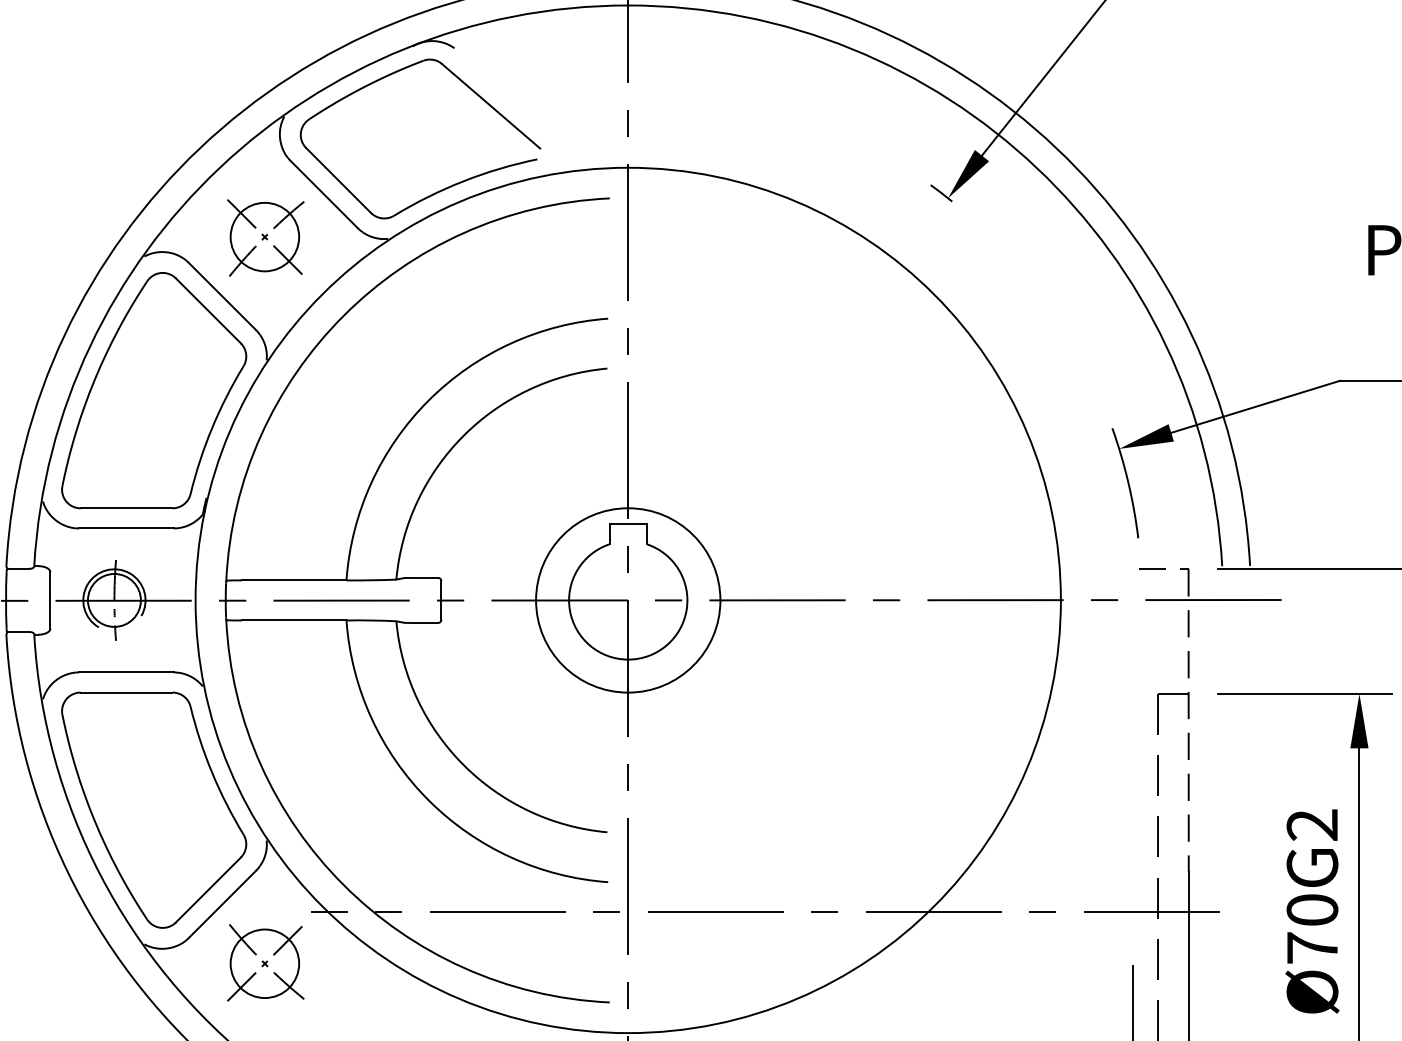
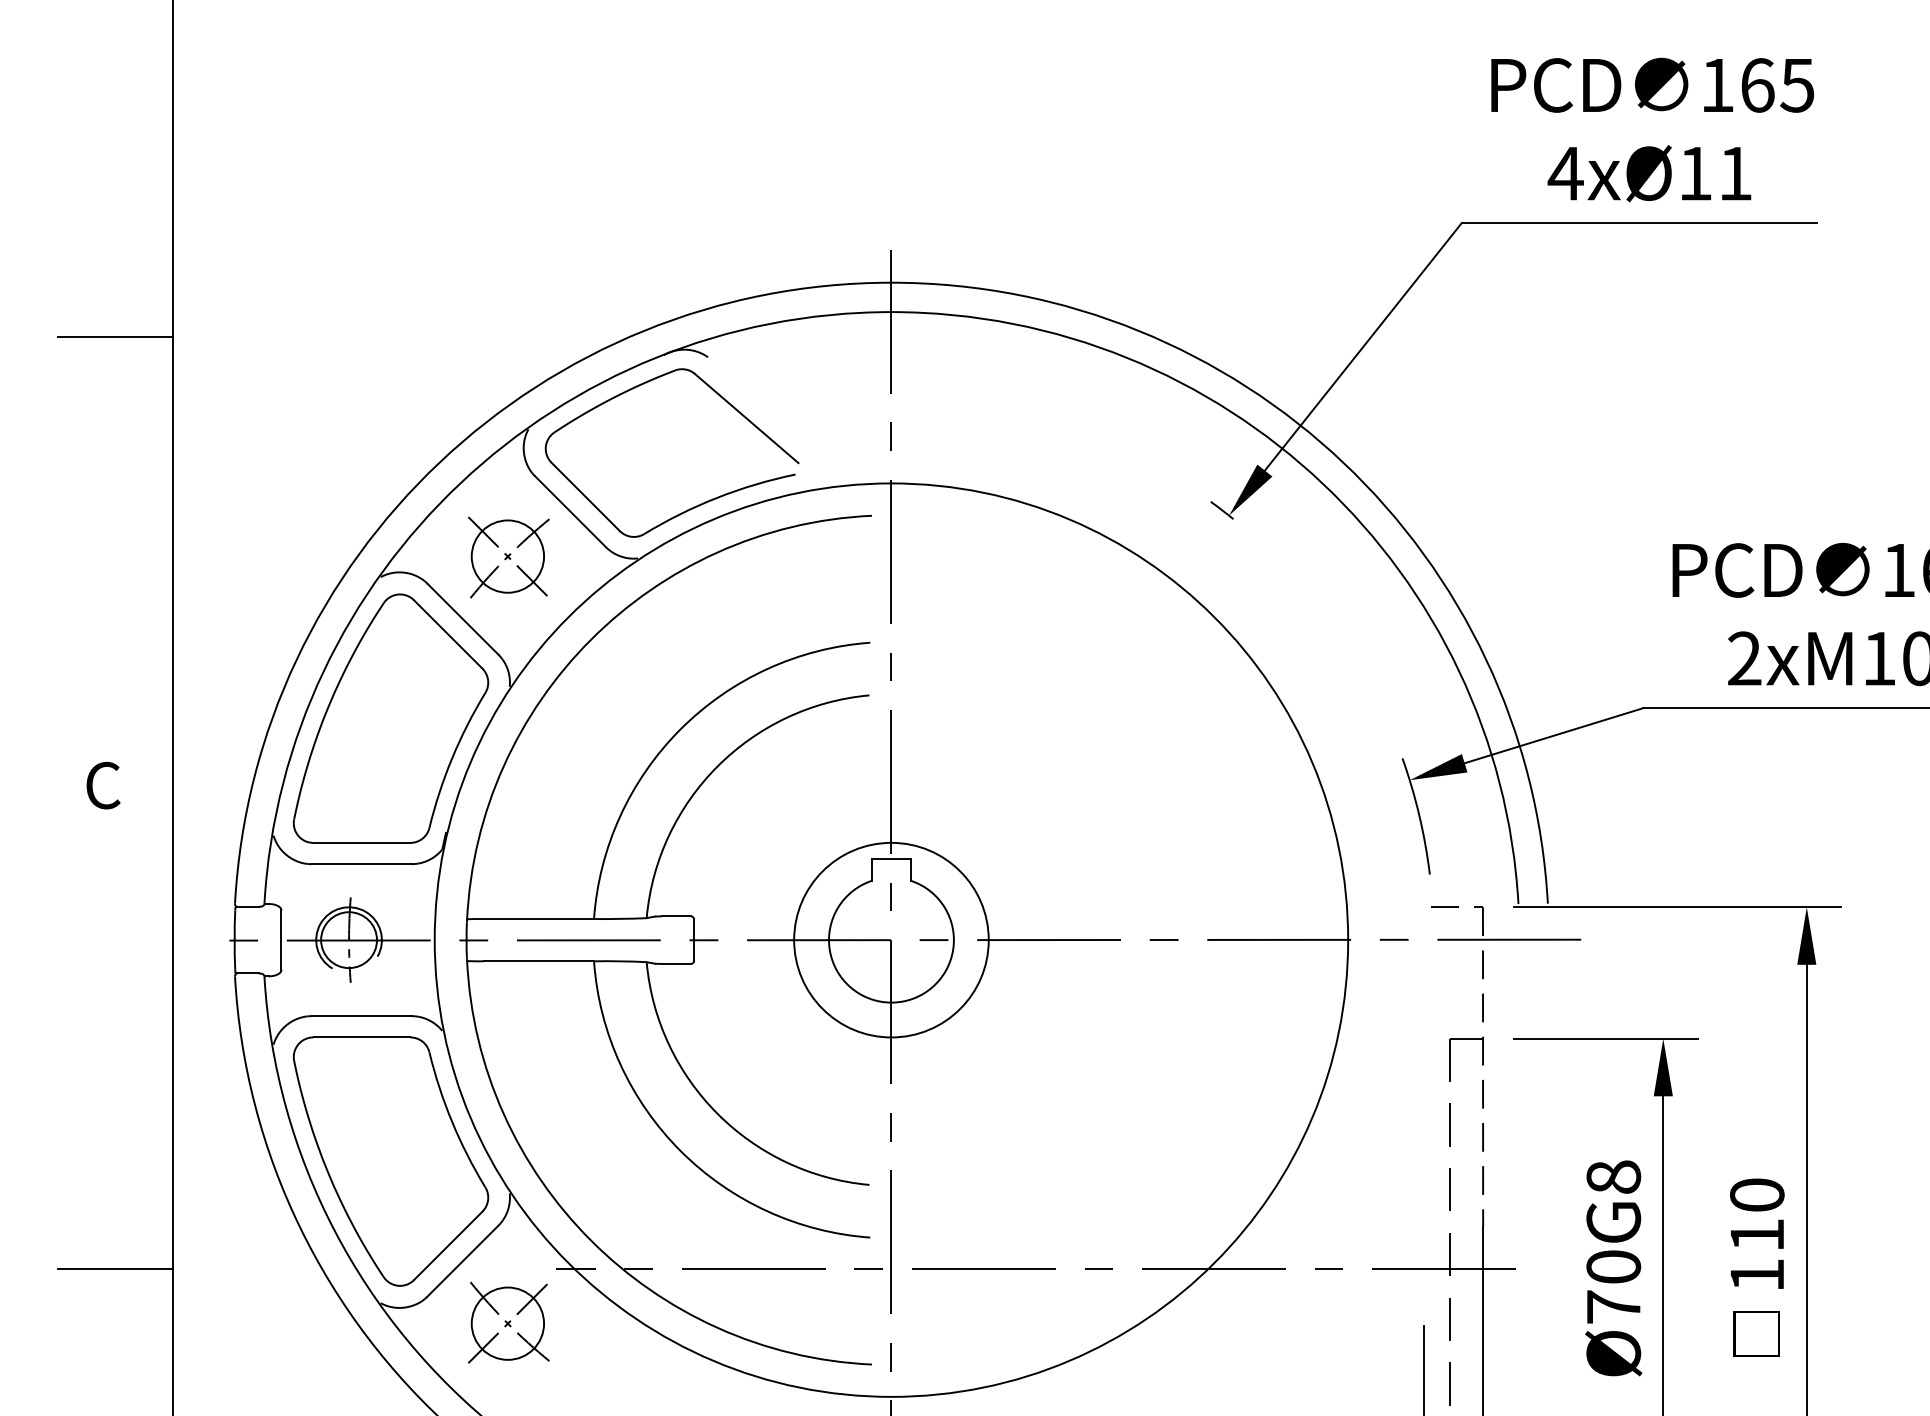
text: (1312, 824) -> (1613, 1176), Ø70G2 -> Ø70G8

